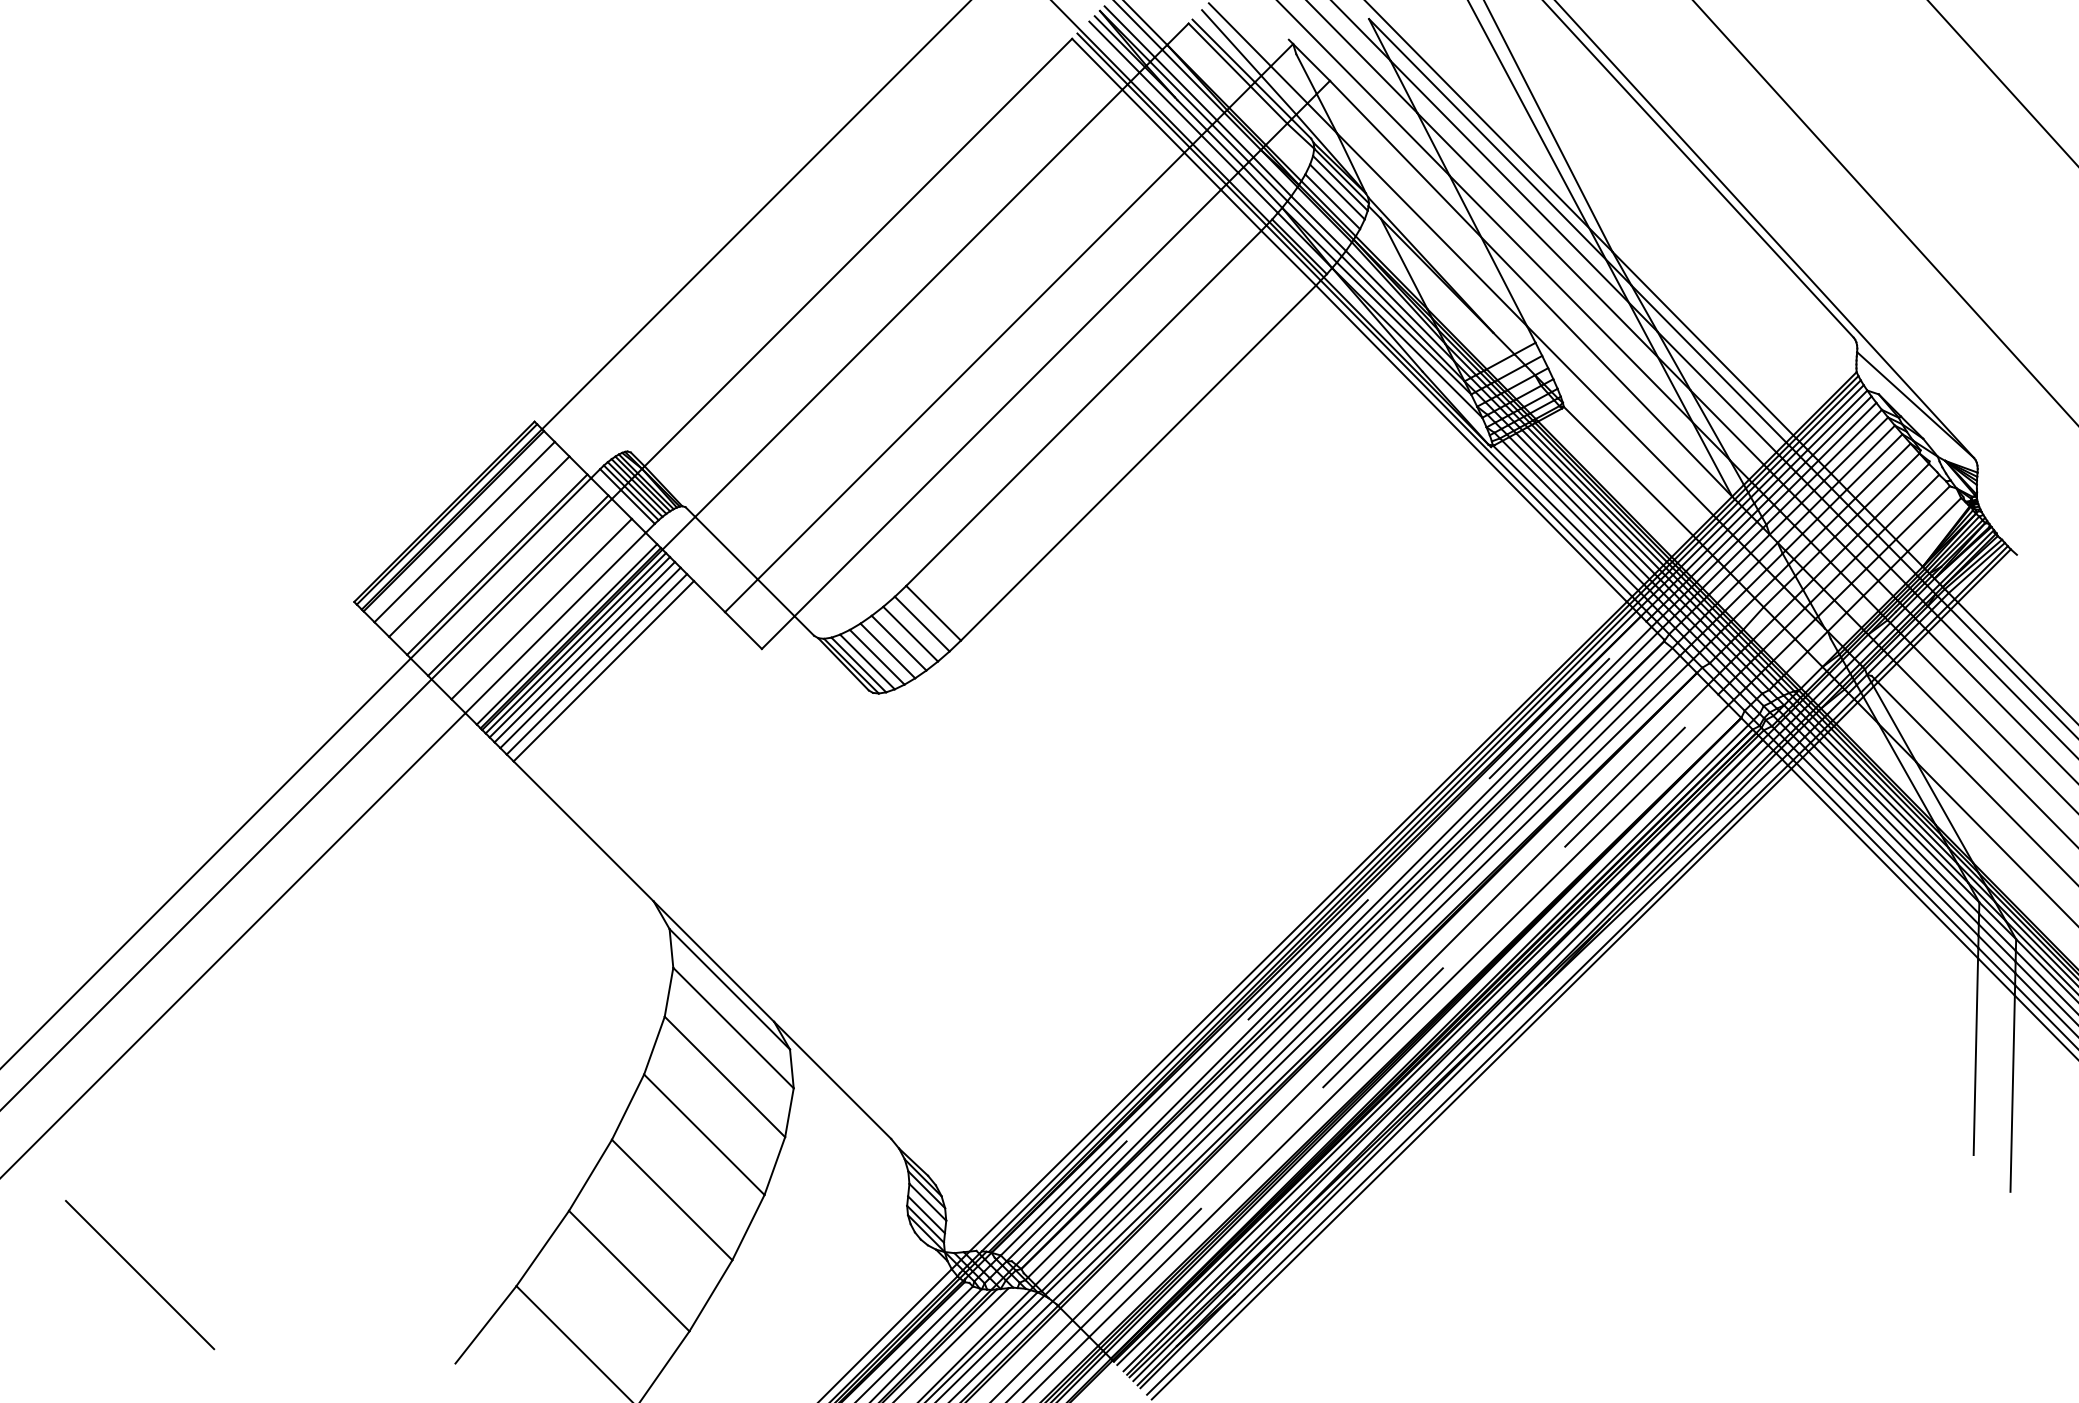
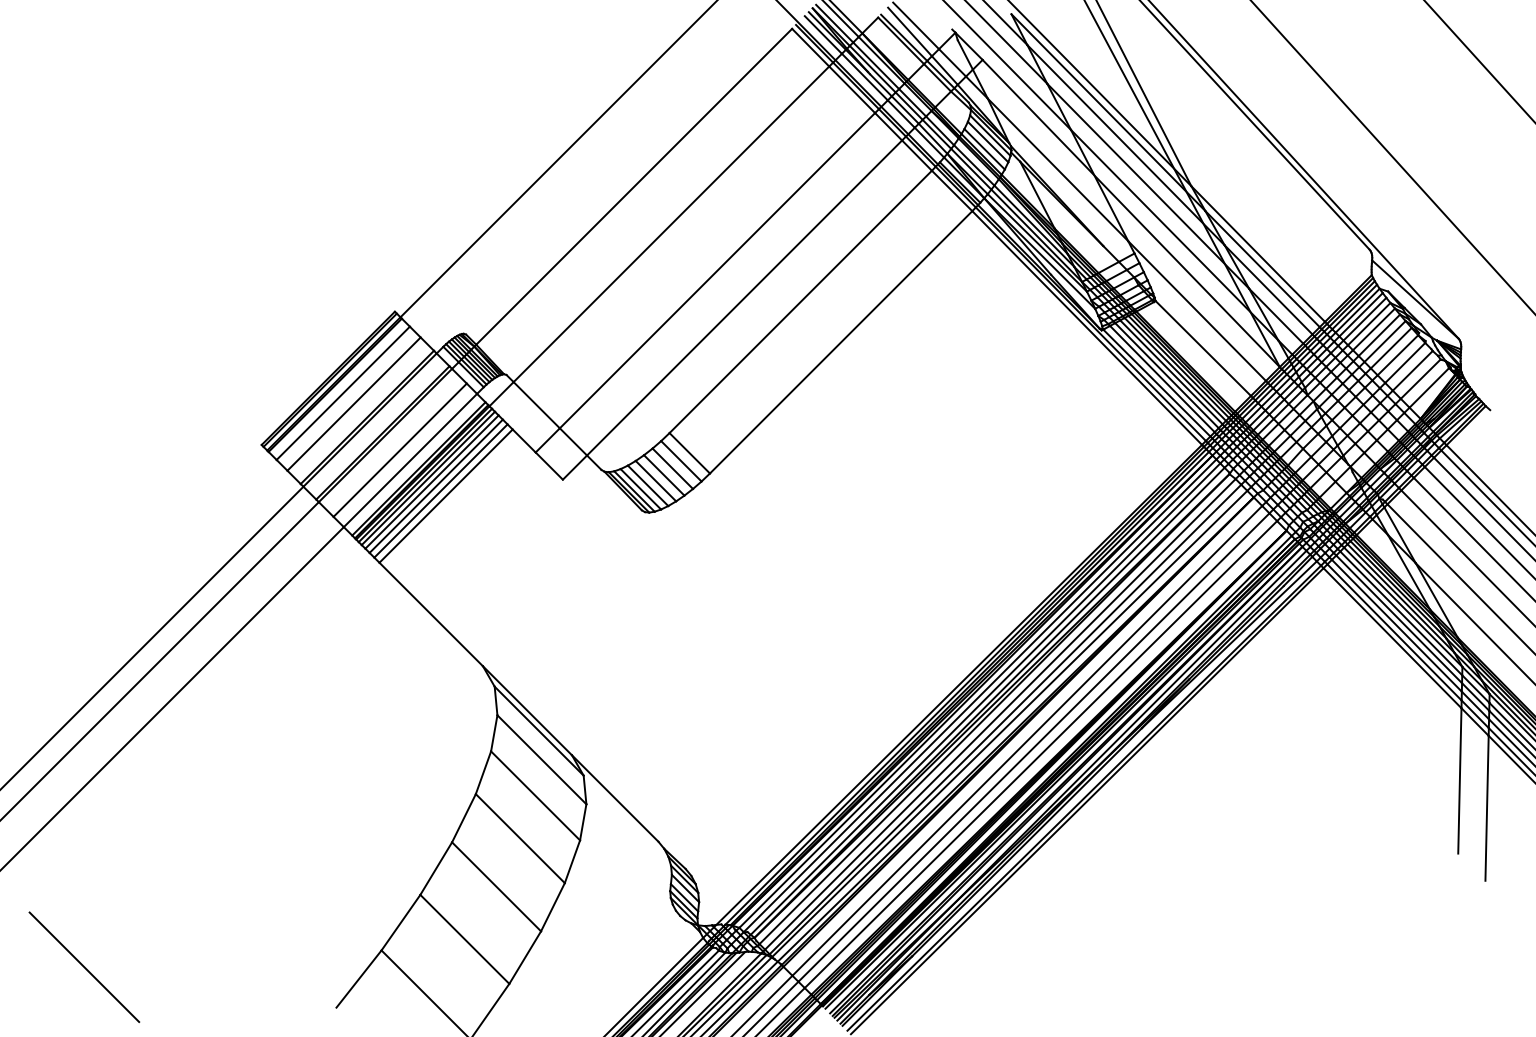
line: (1327, 941) -> (980, 695), dashed -> solid
line: (1400, 1011) -> (1034, 747), dashed -> solid
line: (140, 1273) -> (84, 966), moved

